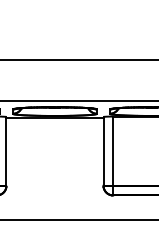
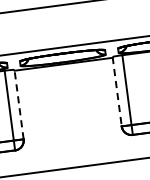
line: (6, 150) -> (18, 103), solid -> dashed
line: (103, 151) -> (117, 91), solid -> dashed

